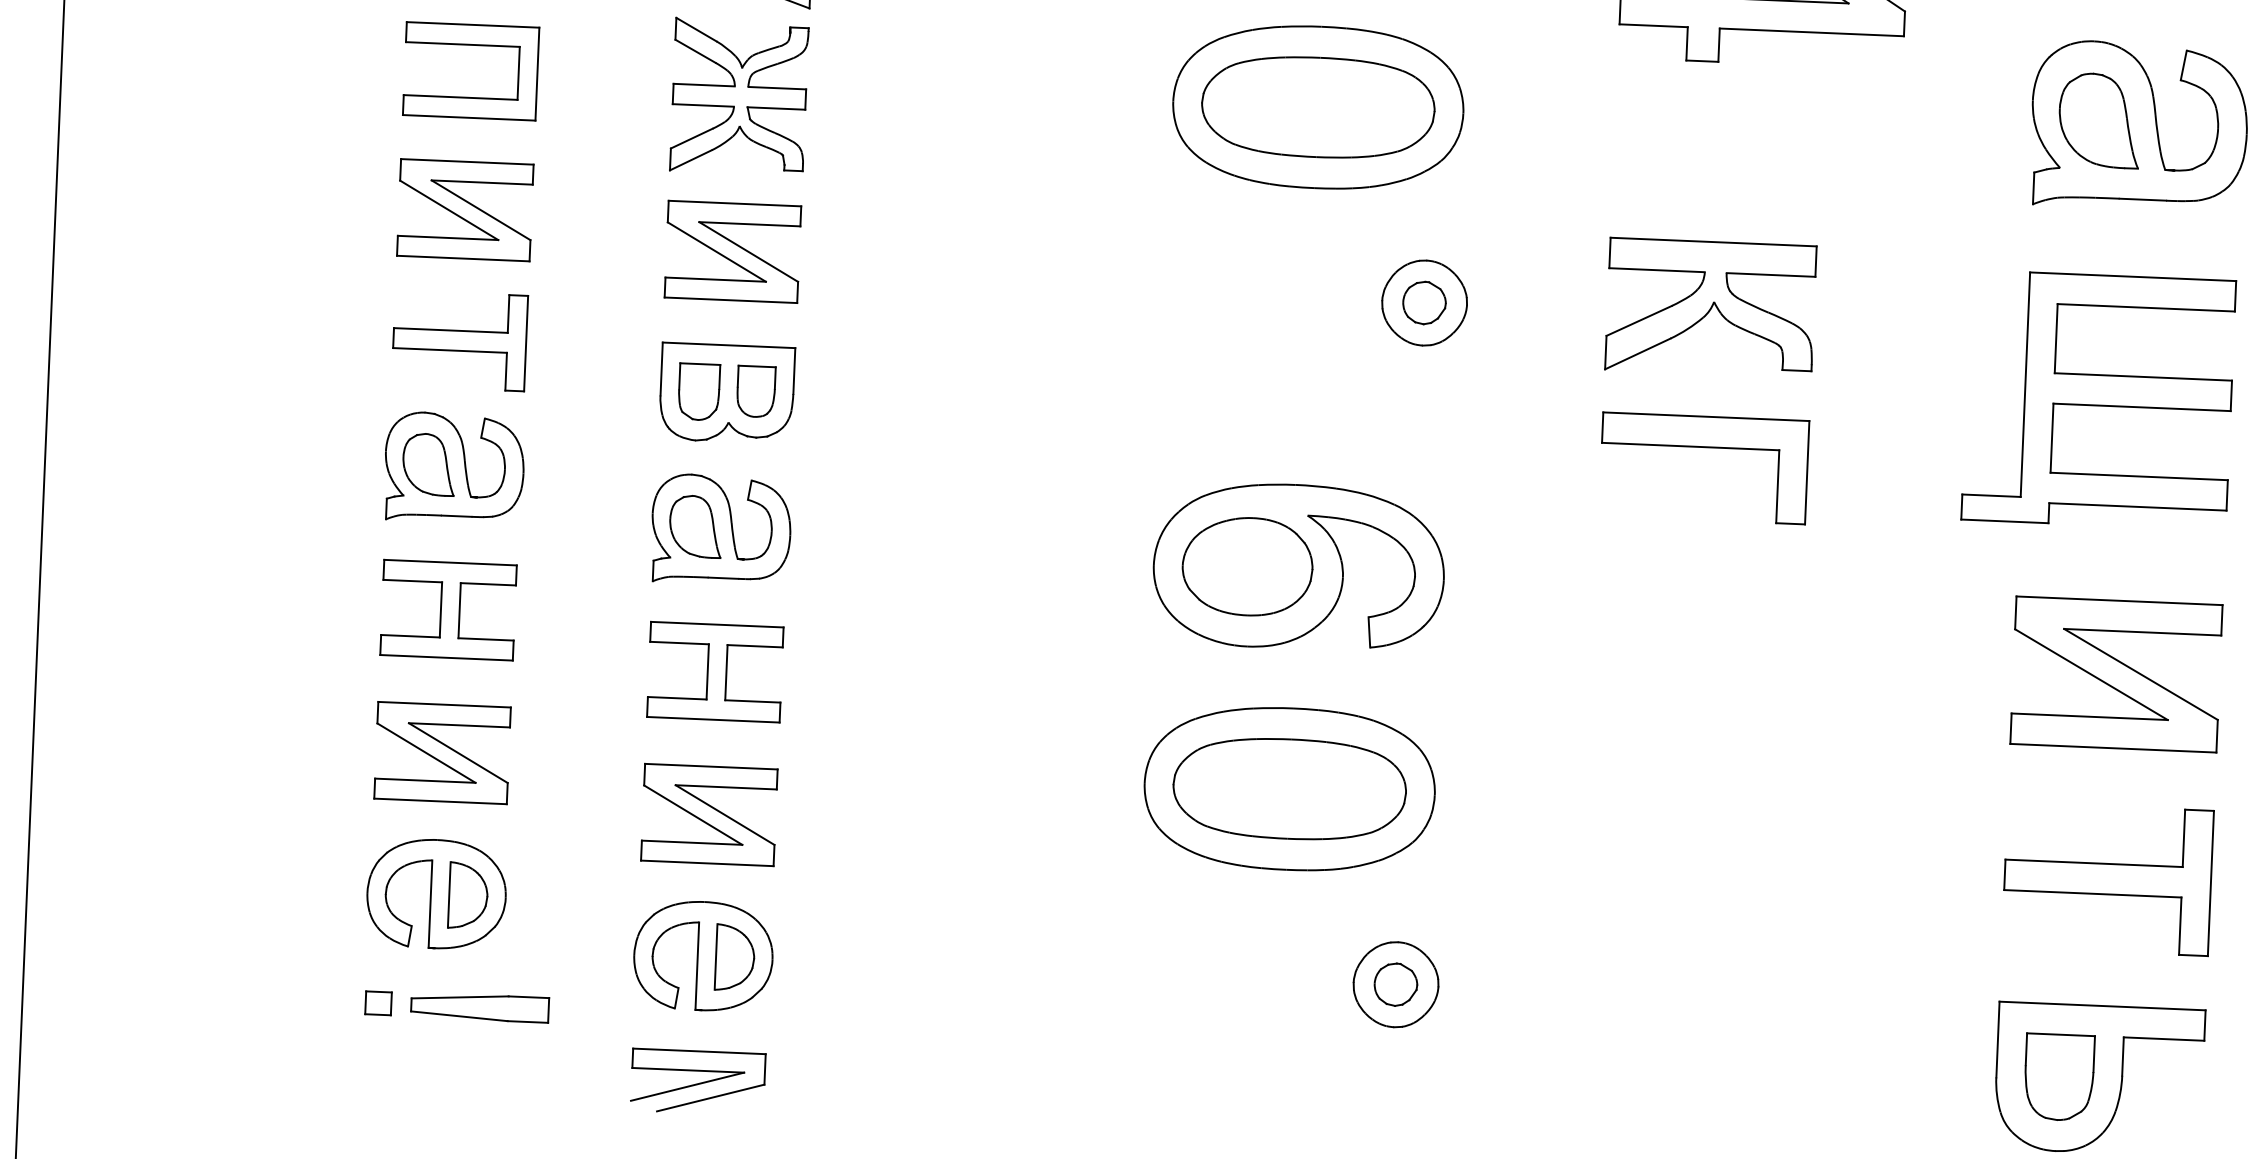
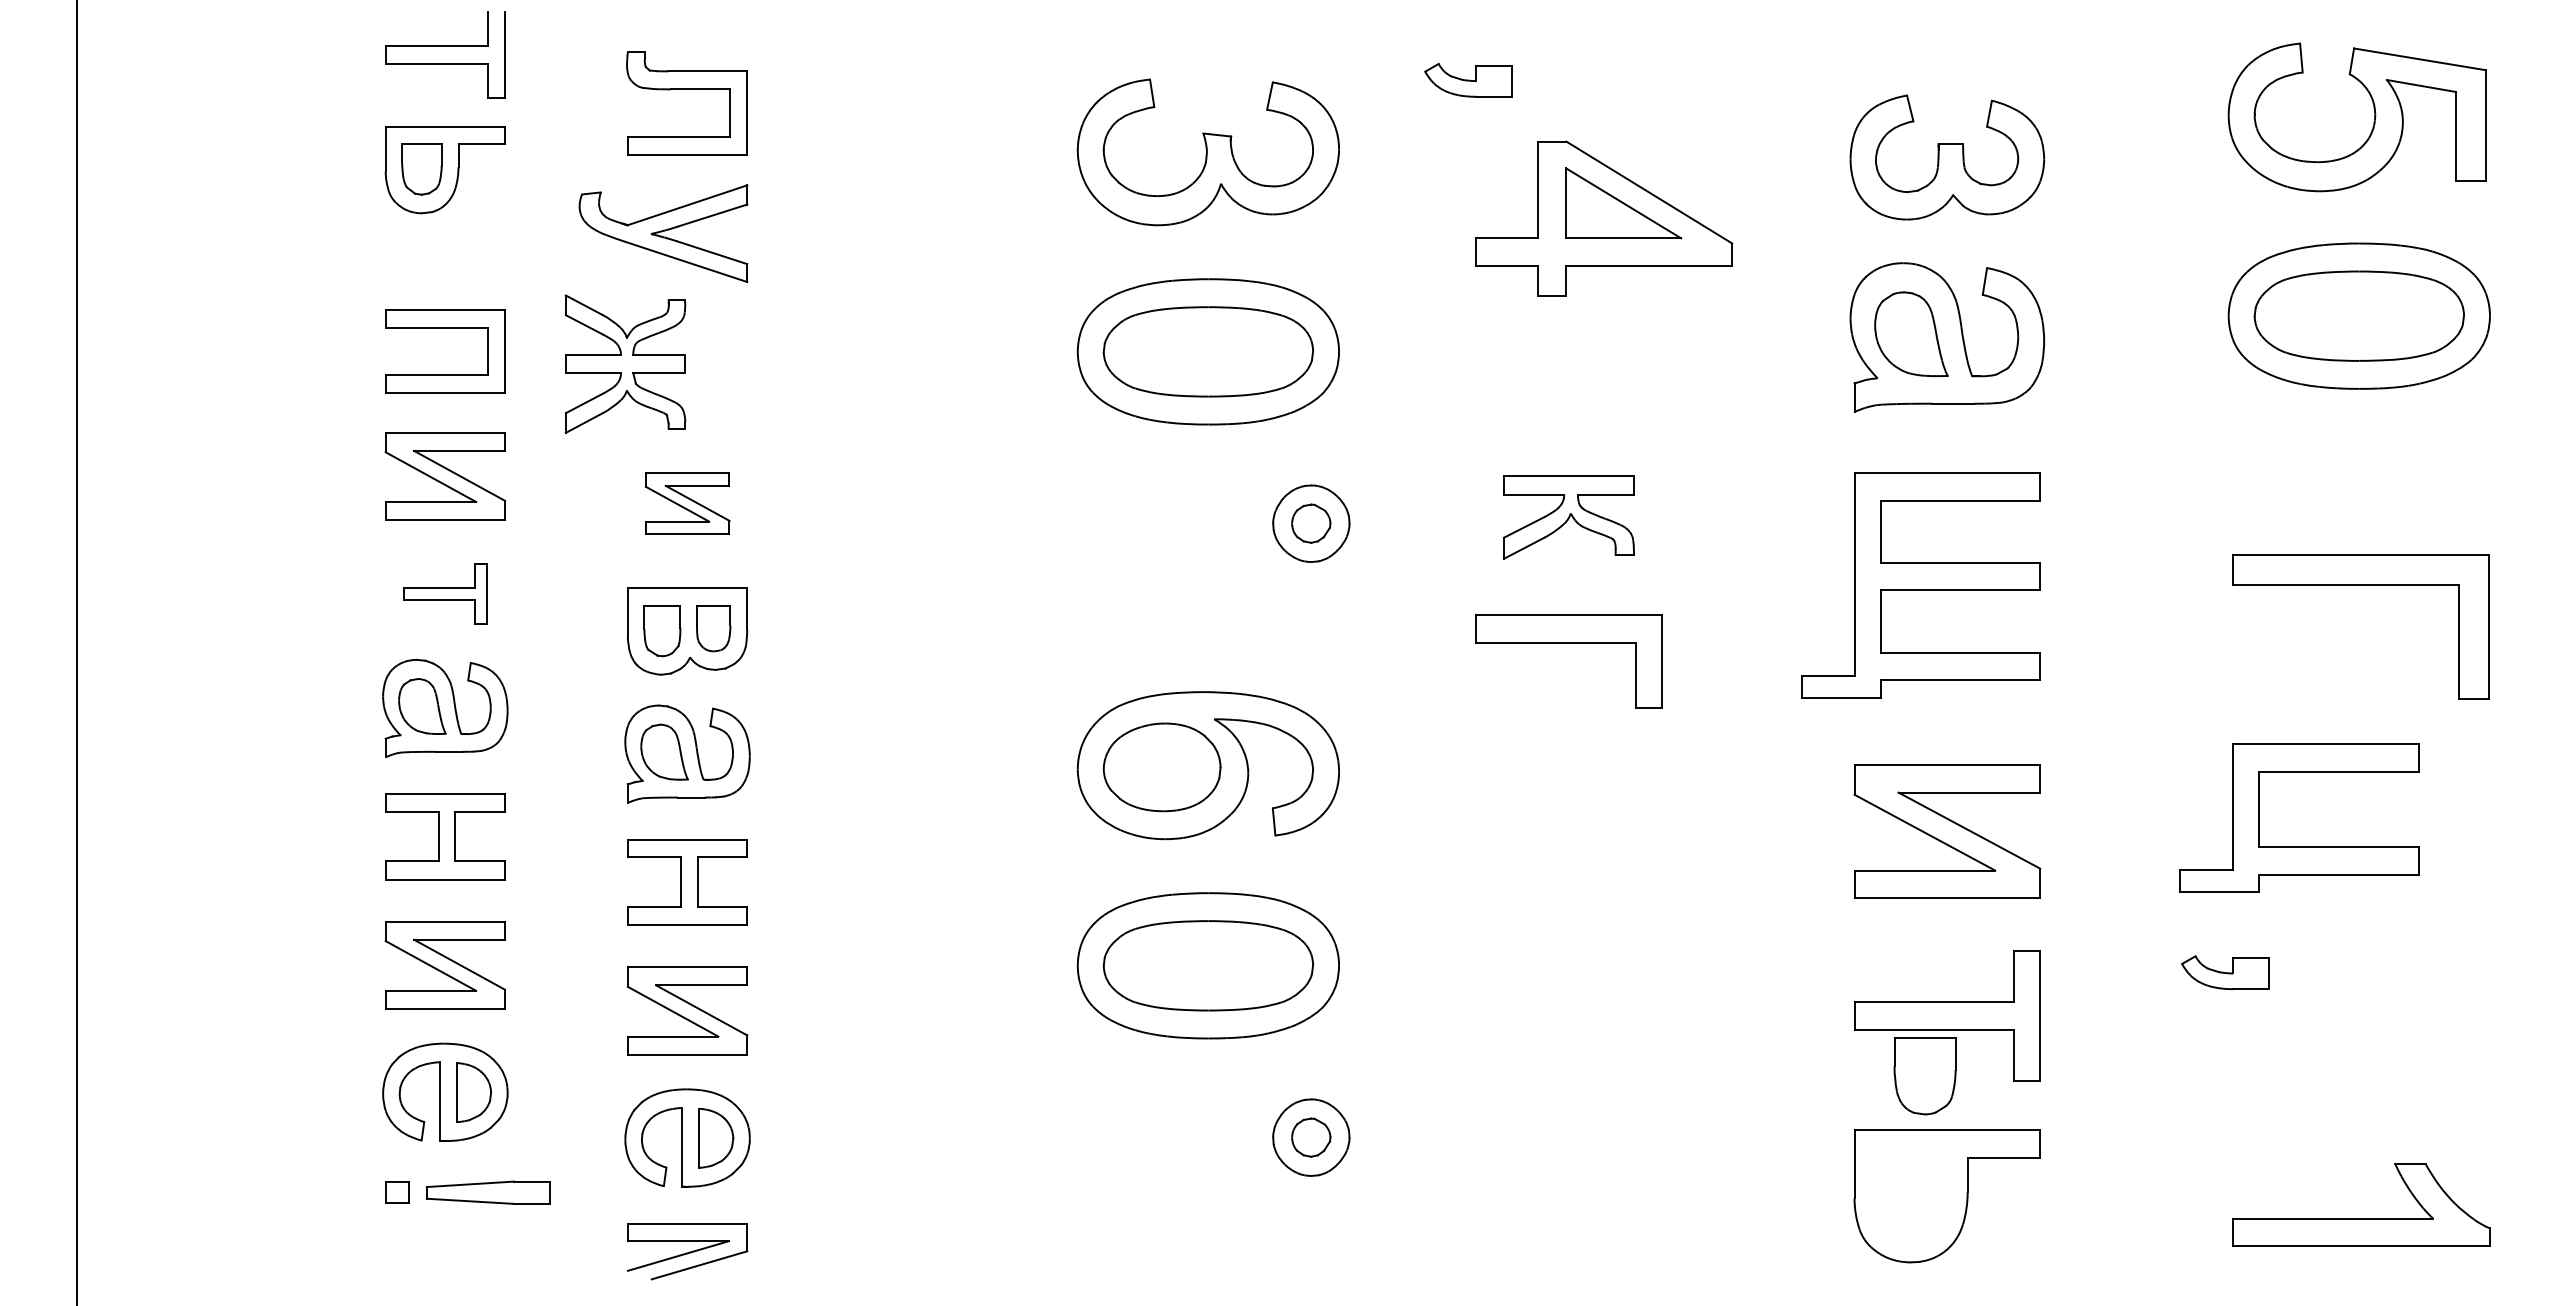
part: (739, 96) -> (625, 363), moved
part: (732, 251) -> (687, 503), size x0.7
part: (1710, 308) -> (1568, 517), size x0.7
part: (459, 340) -> (445, 593), size x0.7
part: (2058, 1077) -> (1924, 1076), moved

